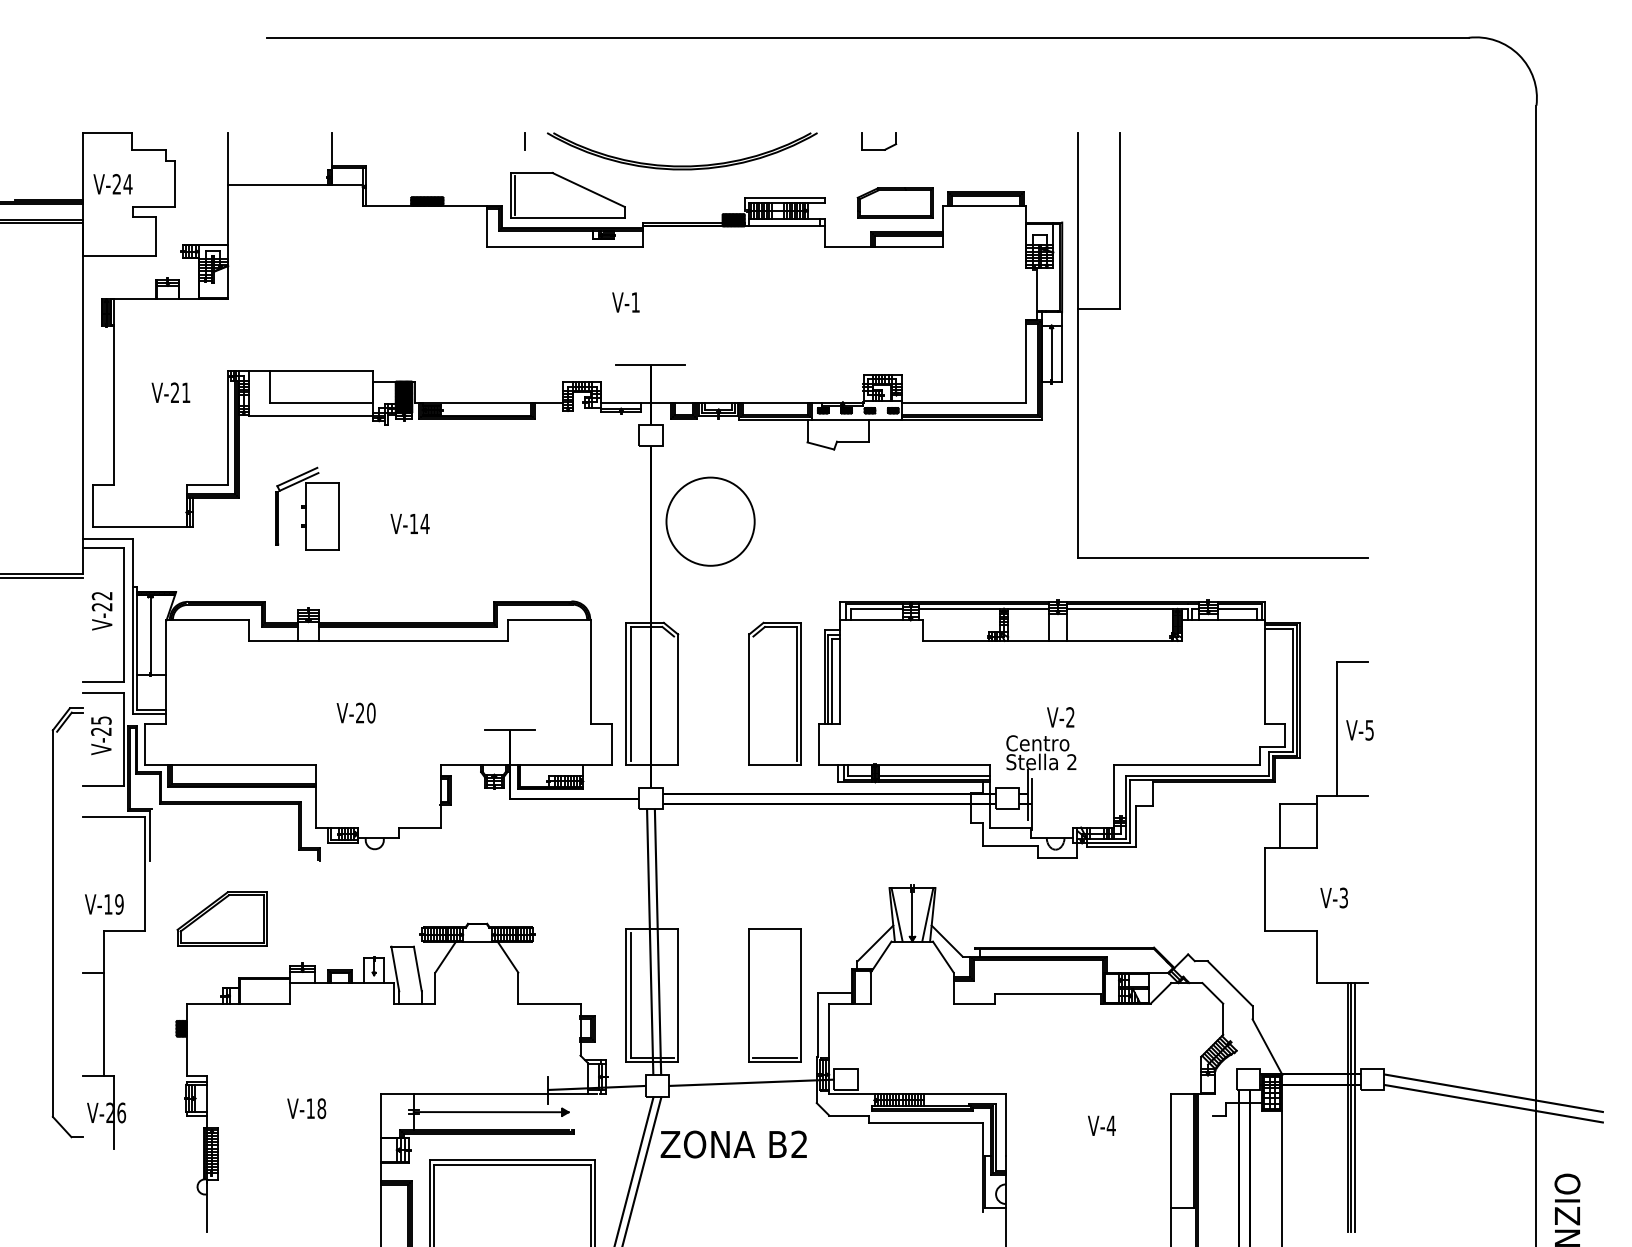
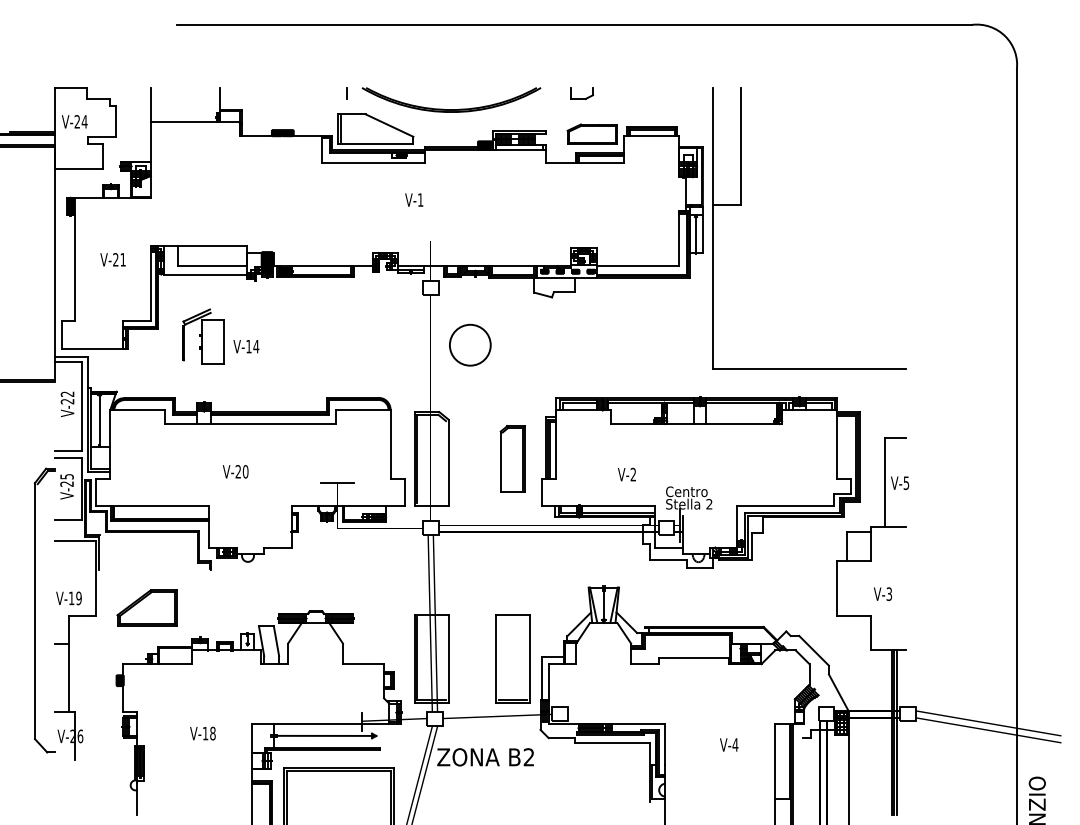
line: (650, 365) -> (430, 241), removed
circle: (710, 522) -> (470, 345), size x0.7
text: (410, 523) -> (246, 346), moved
part: (774, 693) -> (512, 458), size x0.7
text: (1060, 717) -> (626, 474), moved

